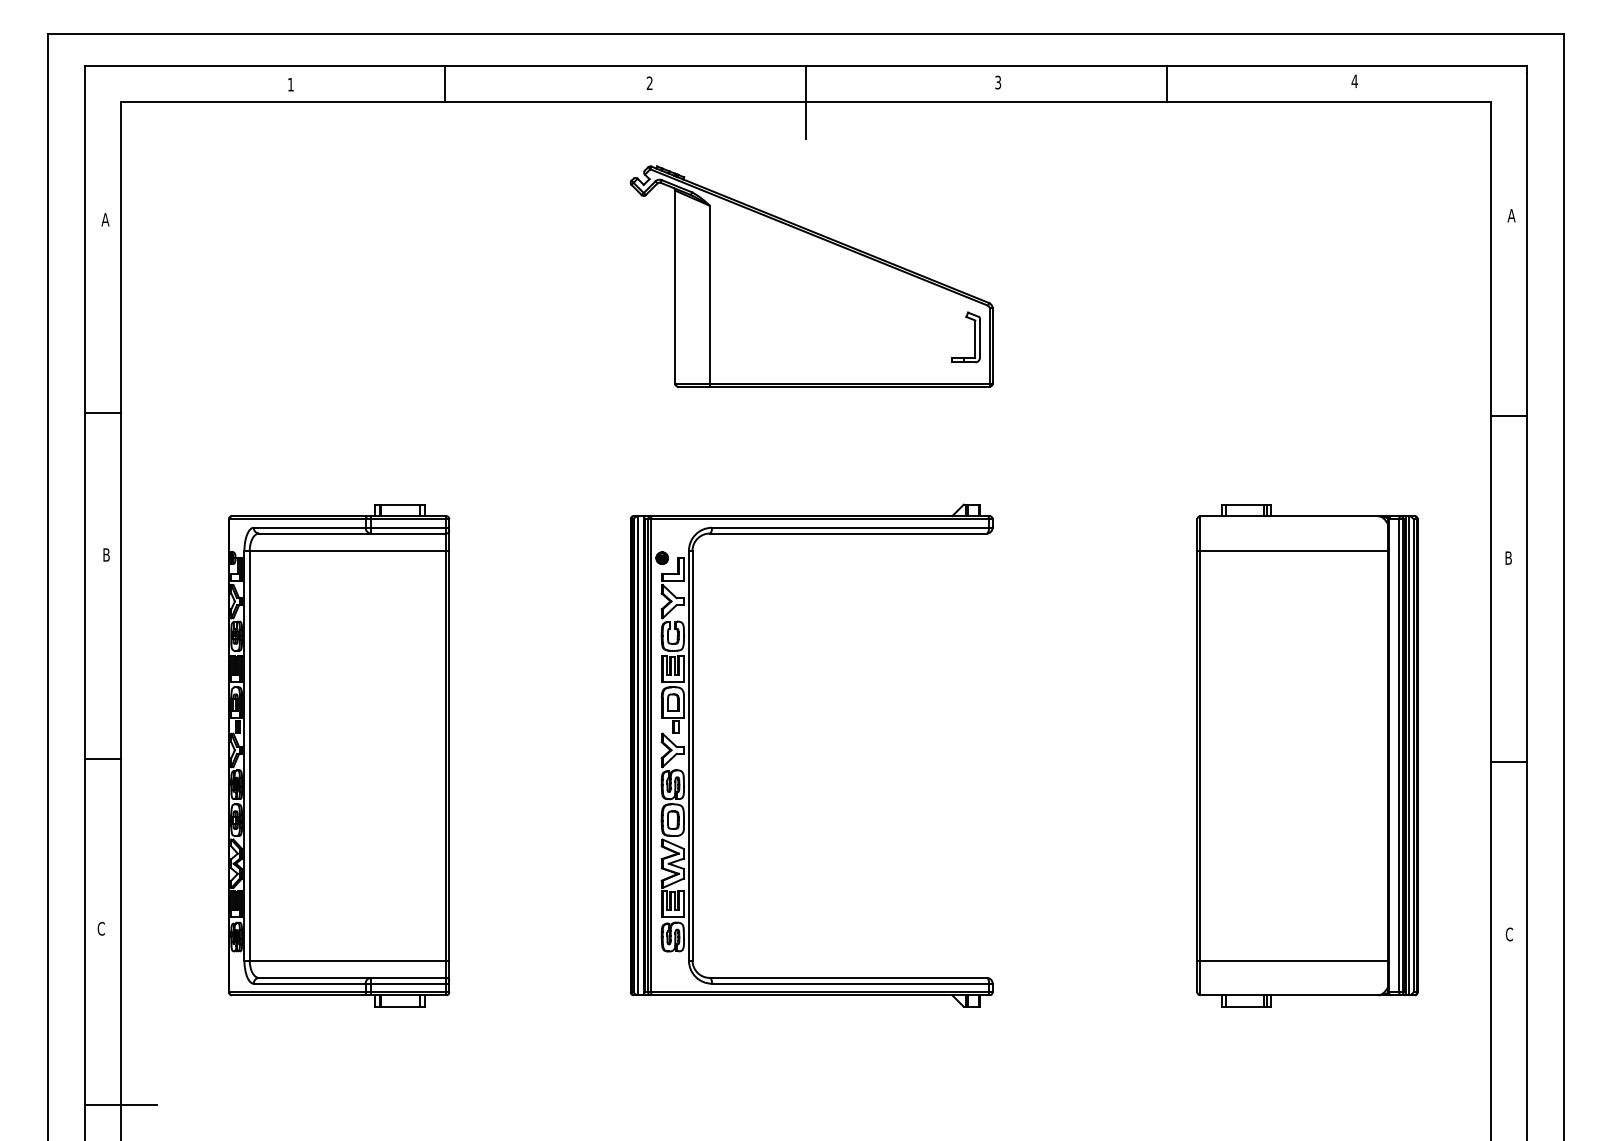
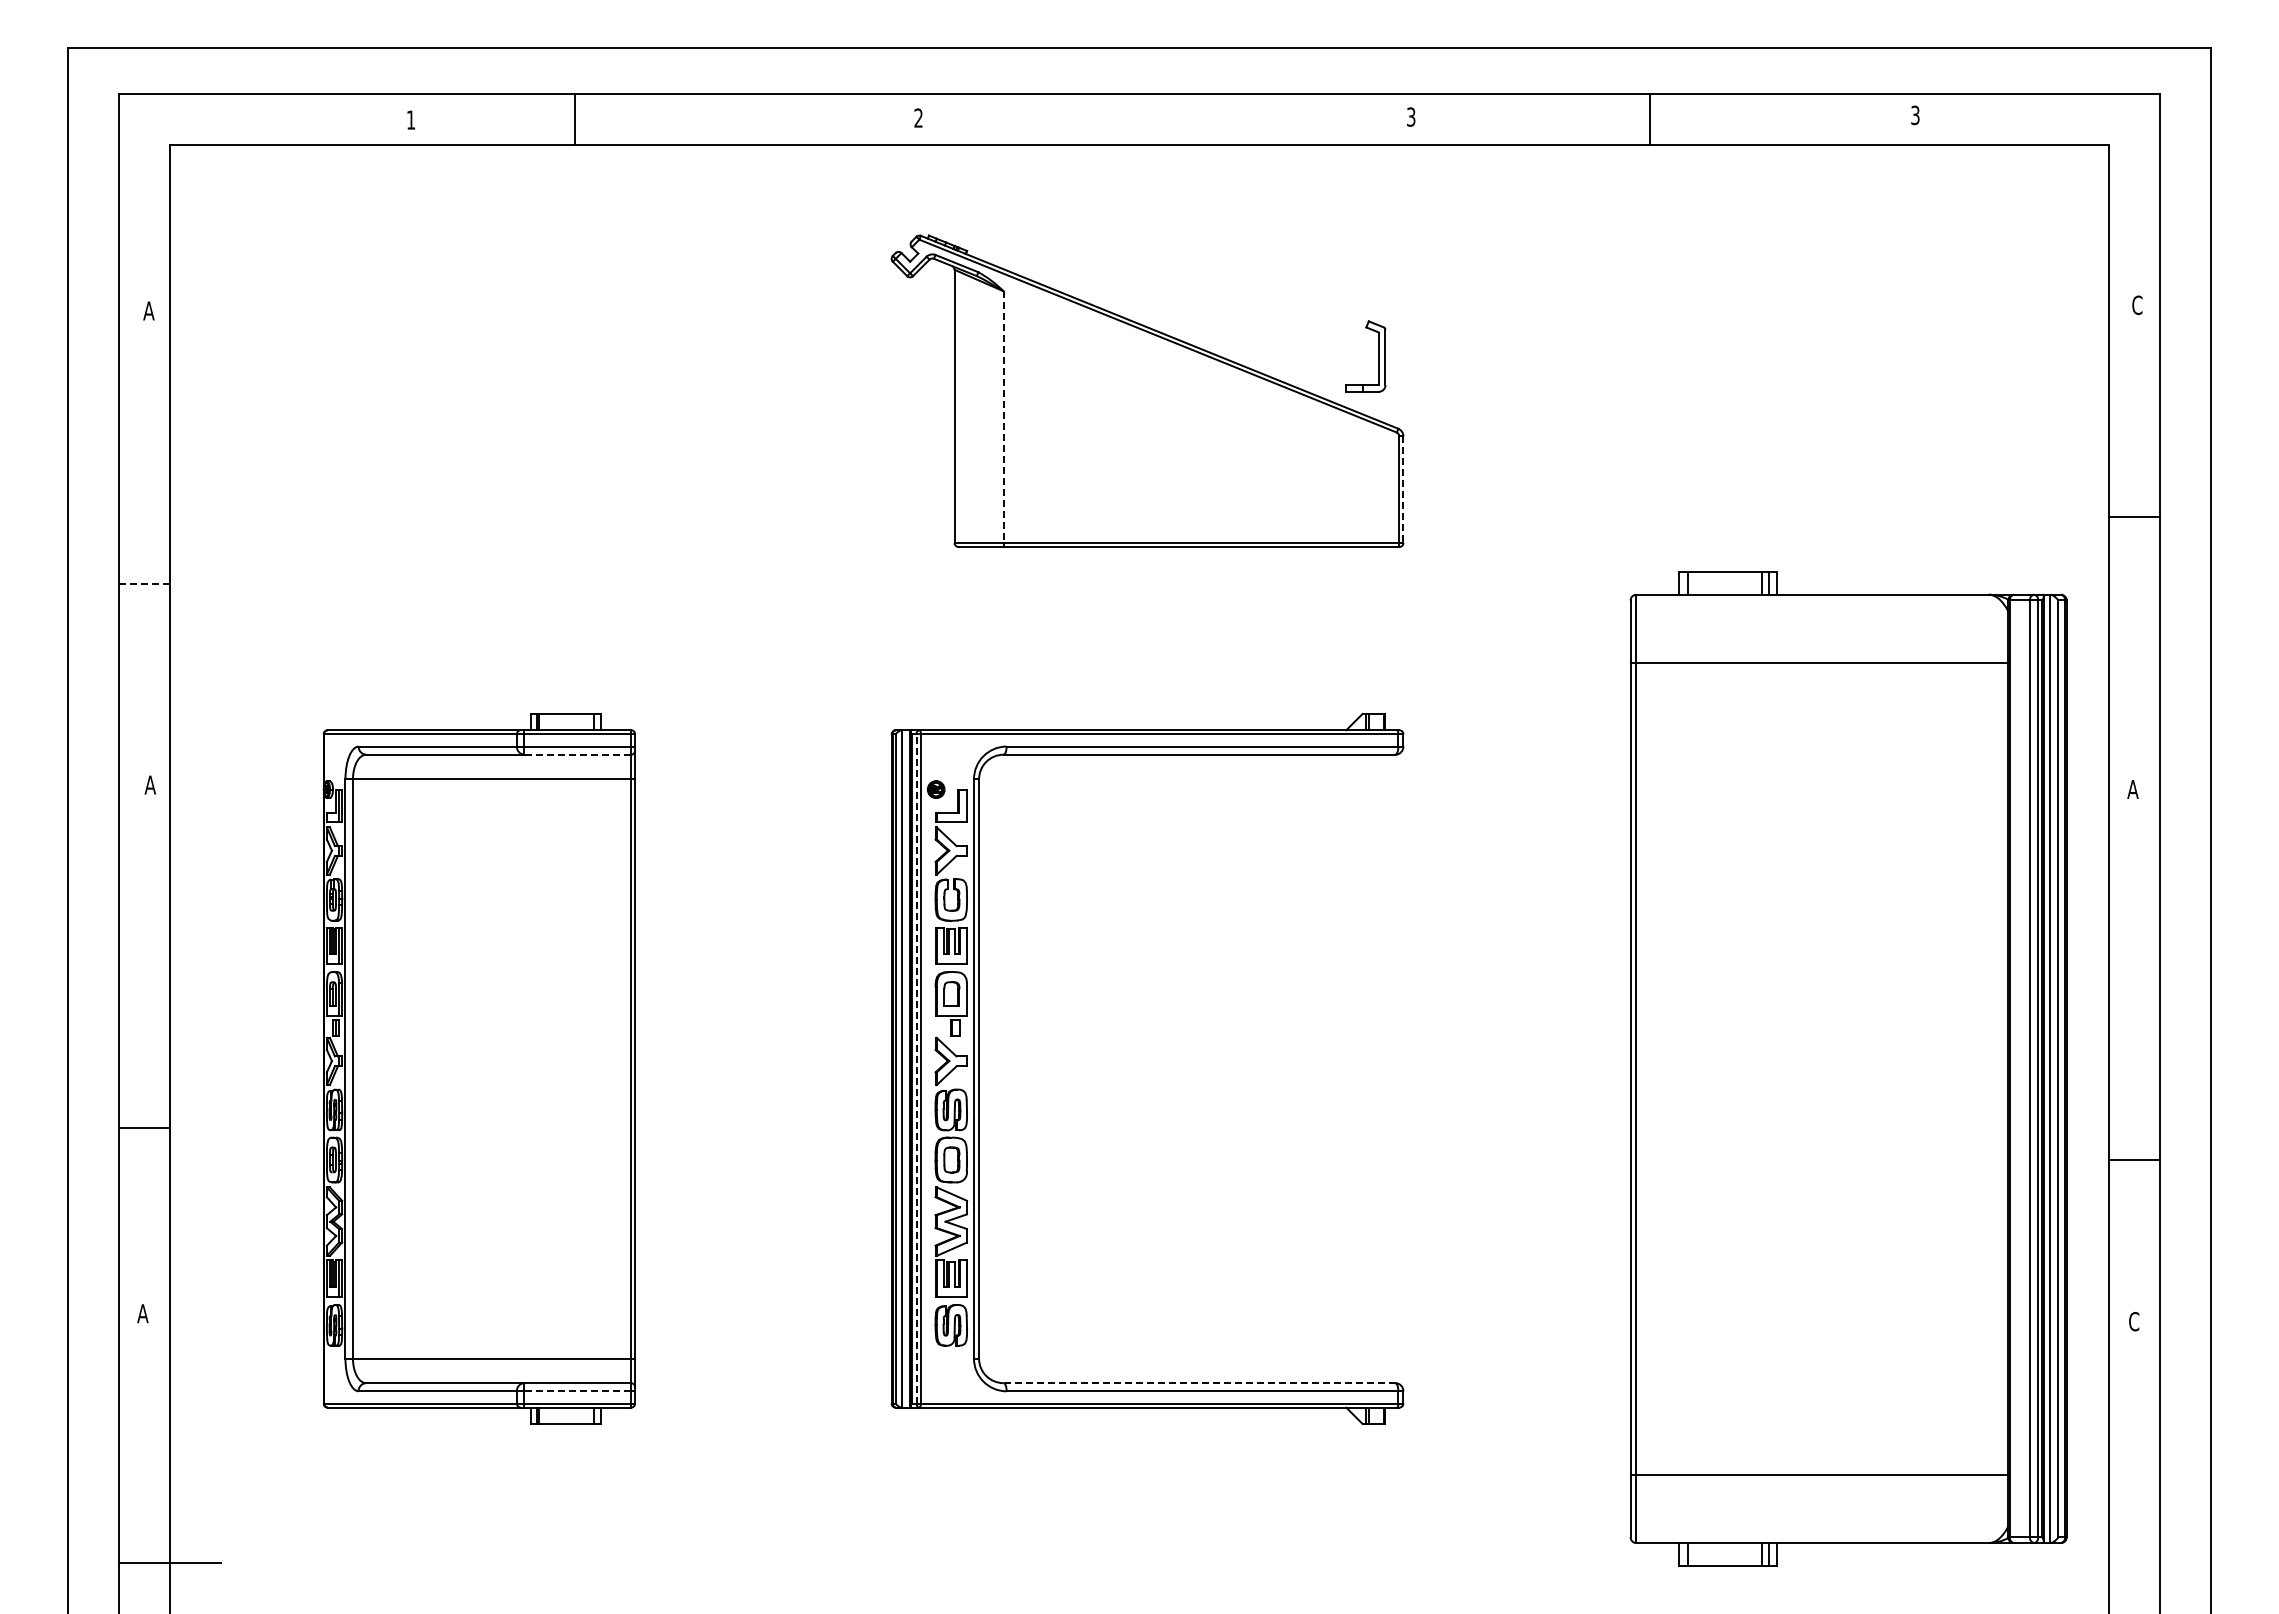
text: (1354, 81) -> (1915, 115), 4 -> 3
line: (445, 84) -> (575, 119), moved
line: (806, 102) -> (1139, 145), removed
text: (1511, 215) -> (2136, 305), A -> C
line: (709, 295) -> (1003, 417), solid -> dashed
part: (975, 337) -> (1378, 356), moved
line: (992, 346) -> (1403, 490), solid -> dashed
line: (102, 412) -> (144, 583), solid -> dashed
line: (1508, 415) -> (2133, 516), moved
line: (408, 533) -> (577, 754), solid -> dashed
text: (105, 554) -> (149, 784), B -> A
text: (1508, 558) -> (2132, 789), B -> A
line: (648, 755) -> (916, 1068), solid -> dashed
part: (1307, 755) -> (1848, 1068), size x1.4
line: (102, 758) -> (144, 1127), moved
line: (1508, 762) -> (2133, 1160), moved
text: (100, 928) -> (142, 1313), C -> A
line: (848, 978) -> (1199, 1383), solid -> dashed
line: (408, 983) -> (577, 1391), solid -> dashed

